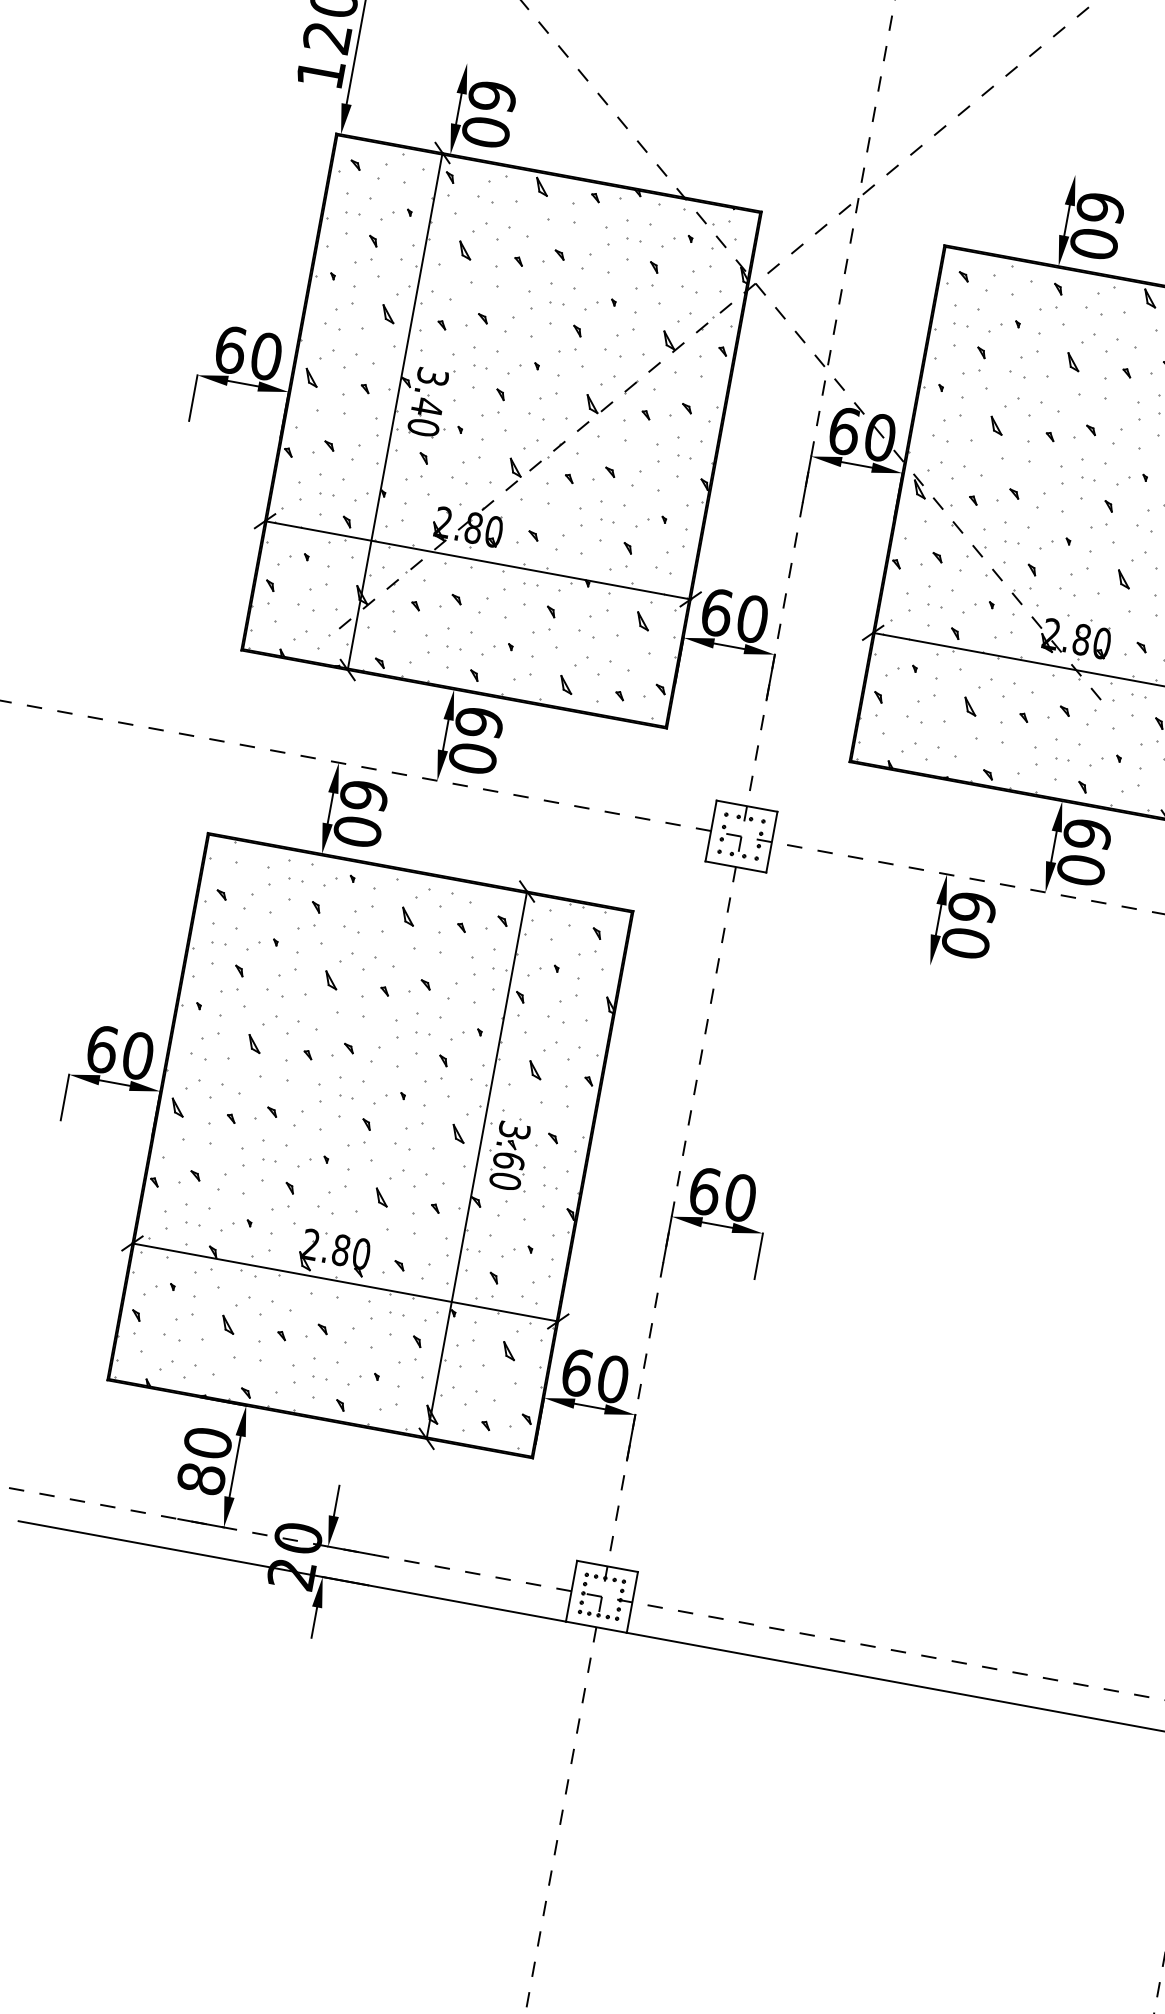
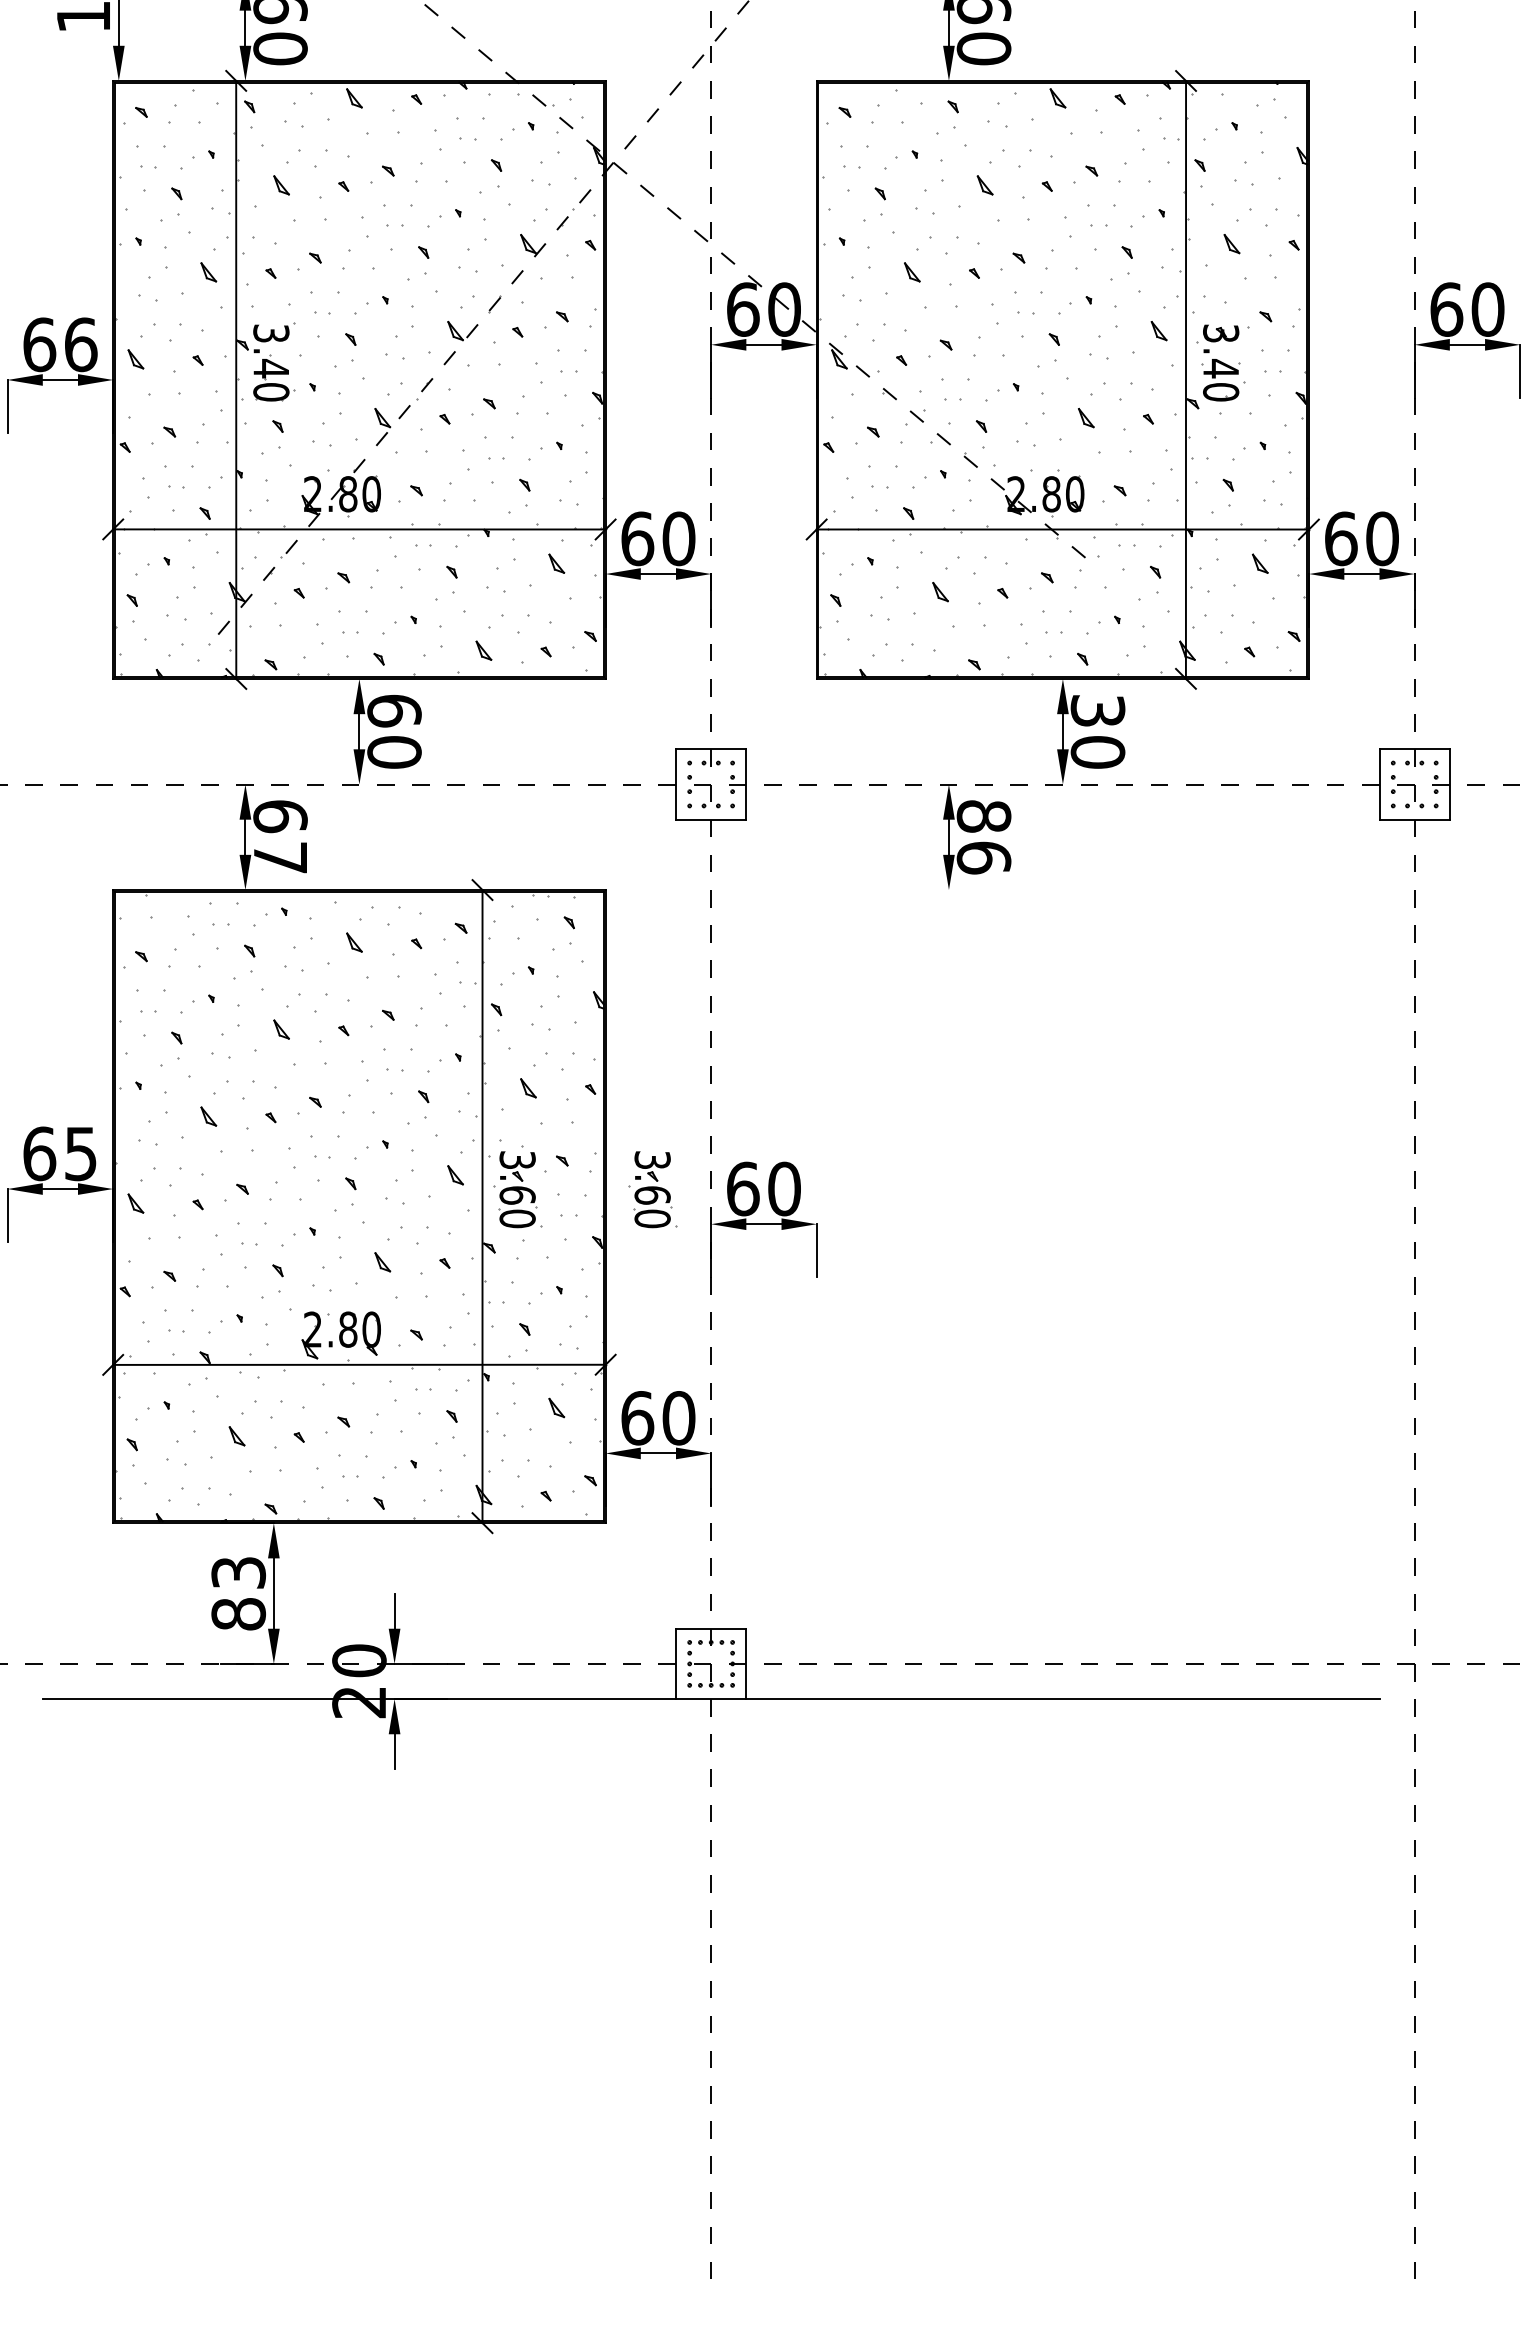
text: (266, 356) -> (80, 344), 60 -> 66
text: (357, 831) -> (280, 857), 60 -> 67
text: (1087, 833) -> (1097, 710), 60 -> 30
text: (968, 925) -> (983, 837), 60 -> 86
text: (137, 1055) -> (80, 1153), 60 -> 65
part: (626, 1177) -> (652, 1189), added
text: (207, 1442) -> (238, 1572), 80 -> 83

